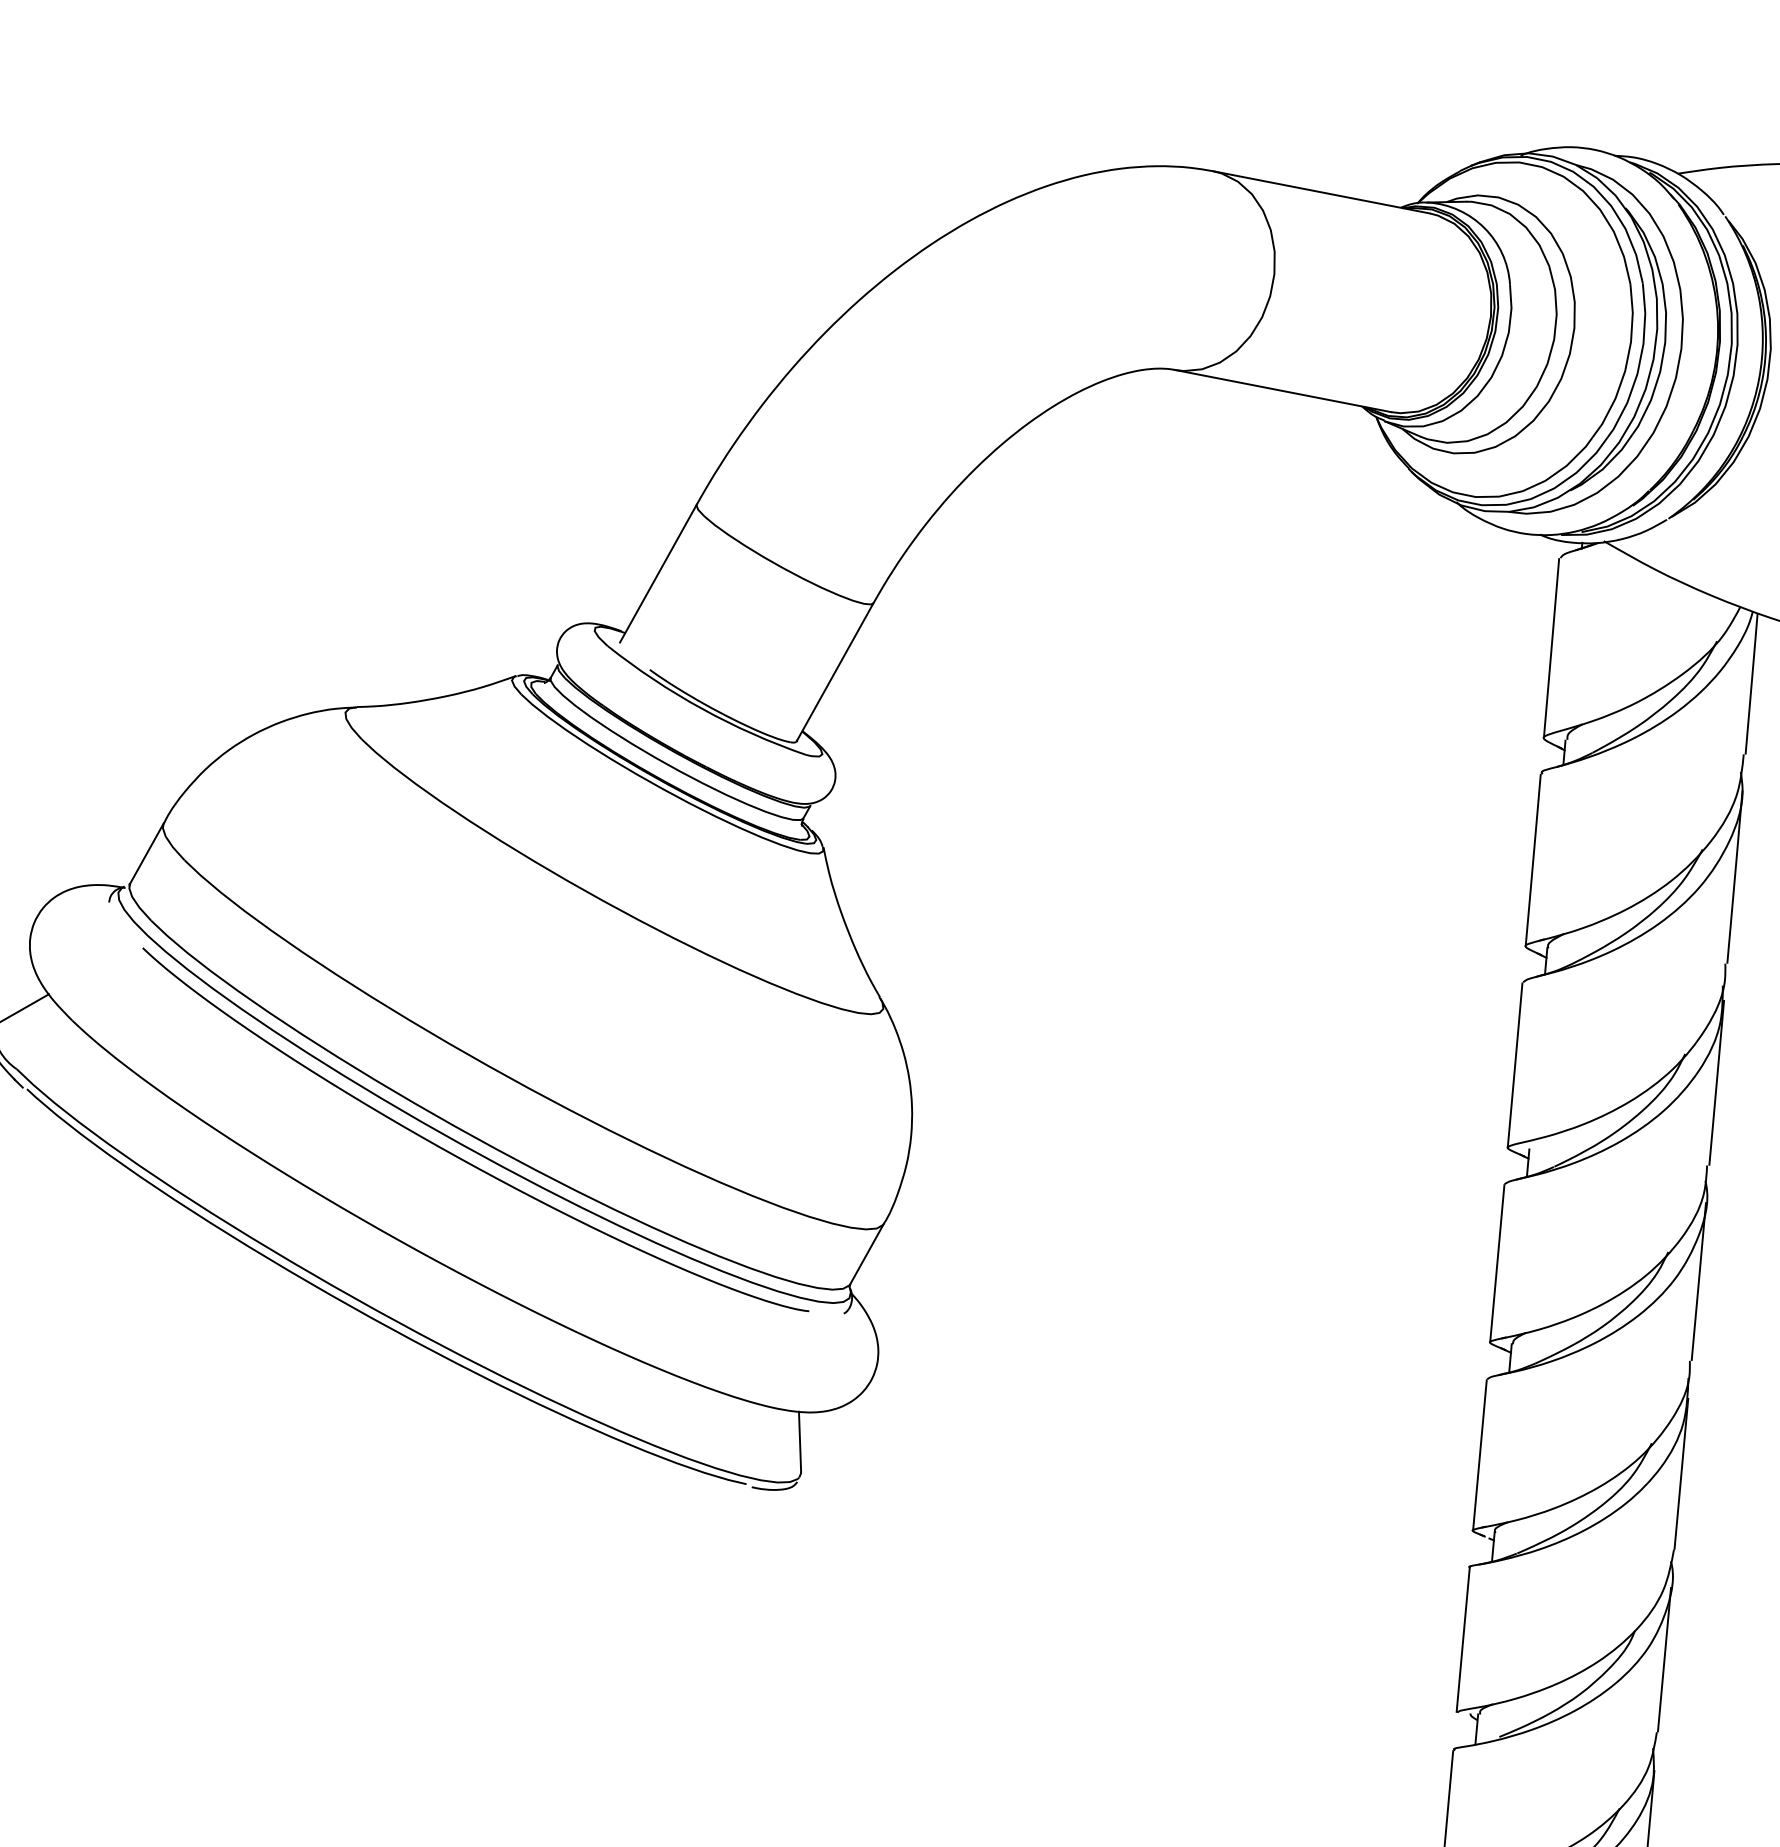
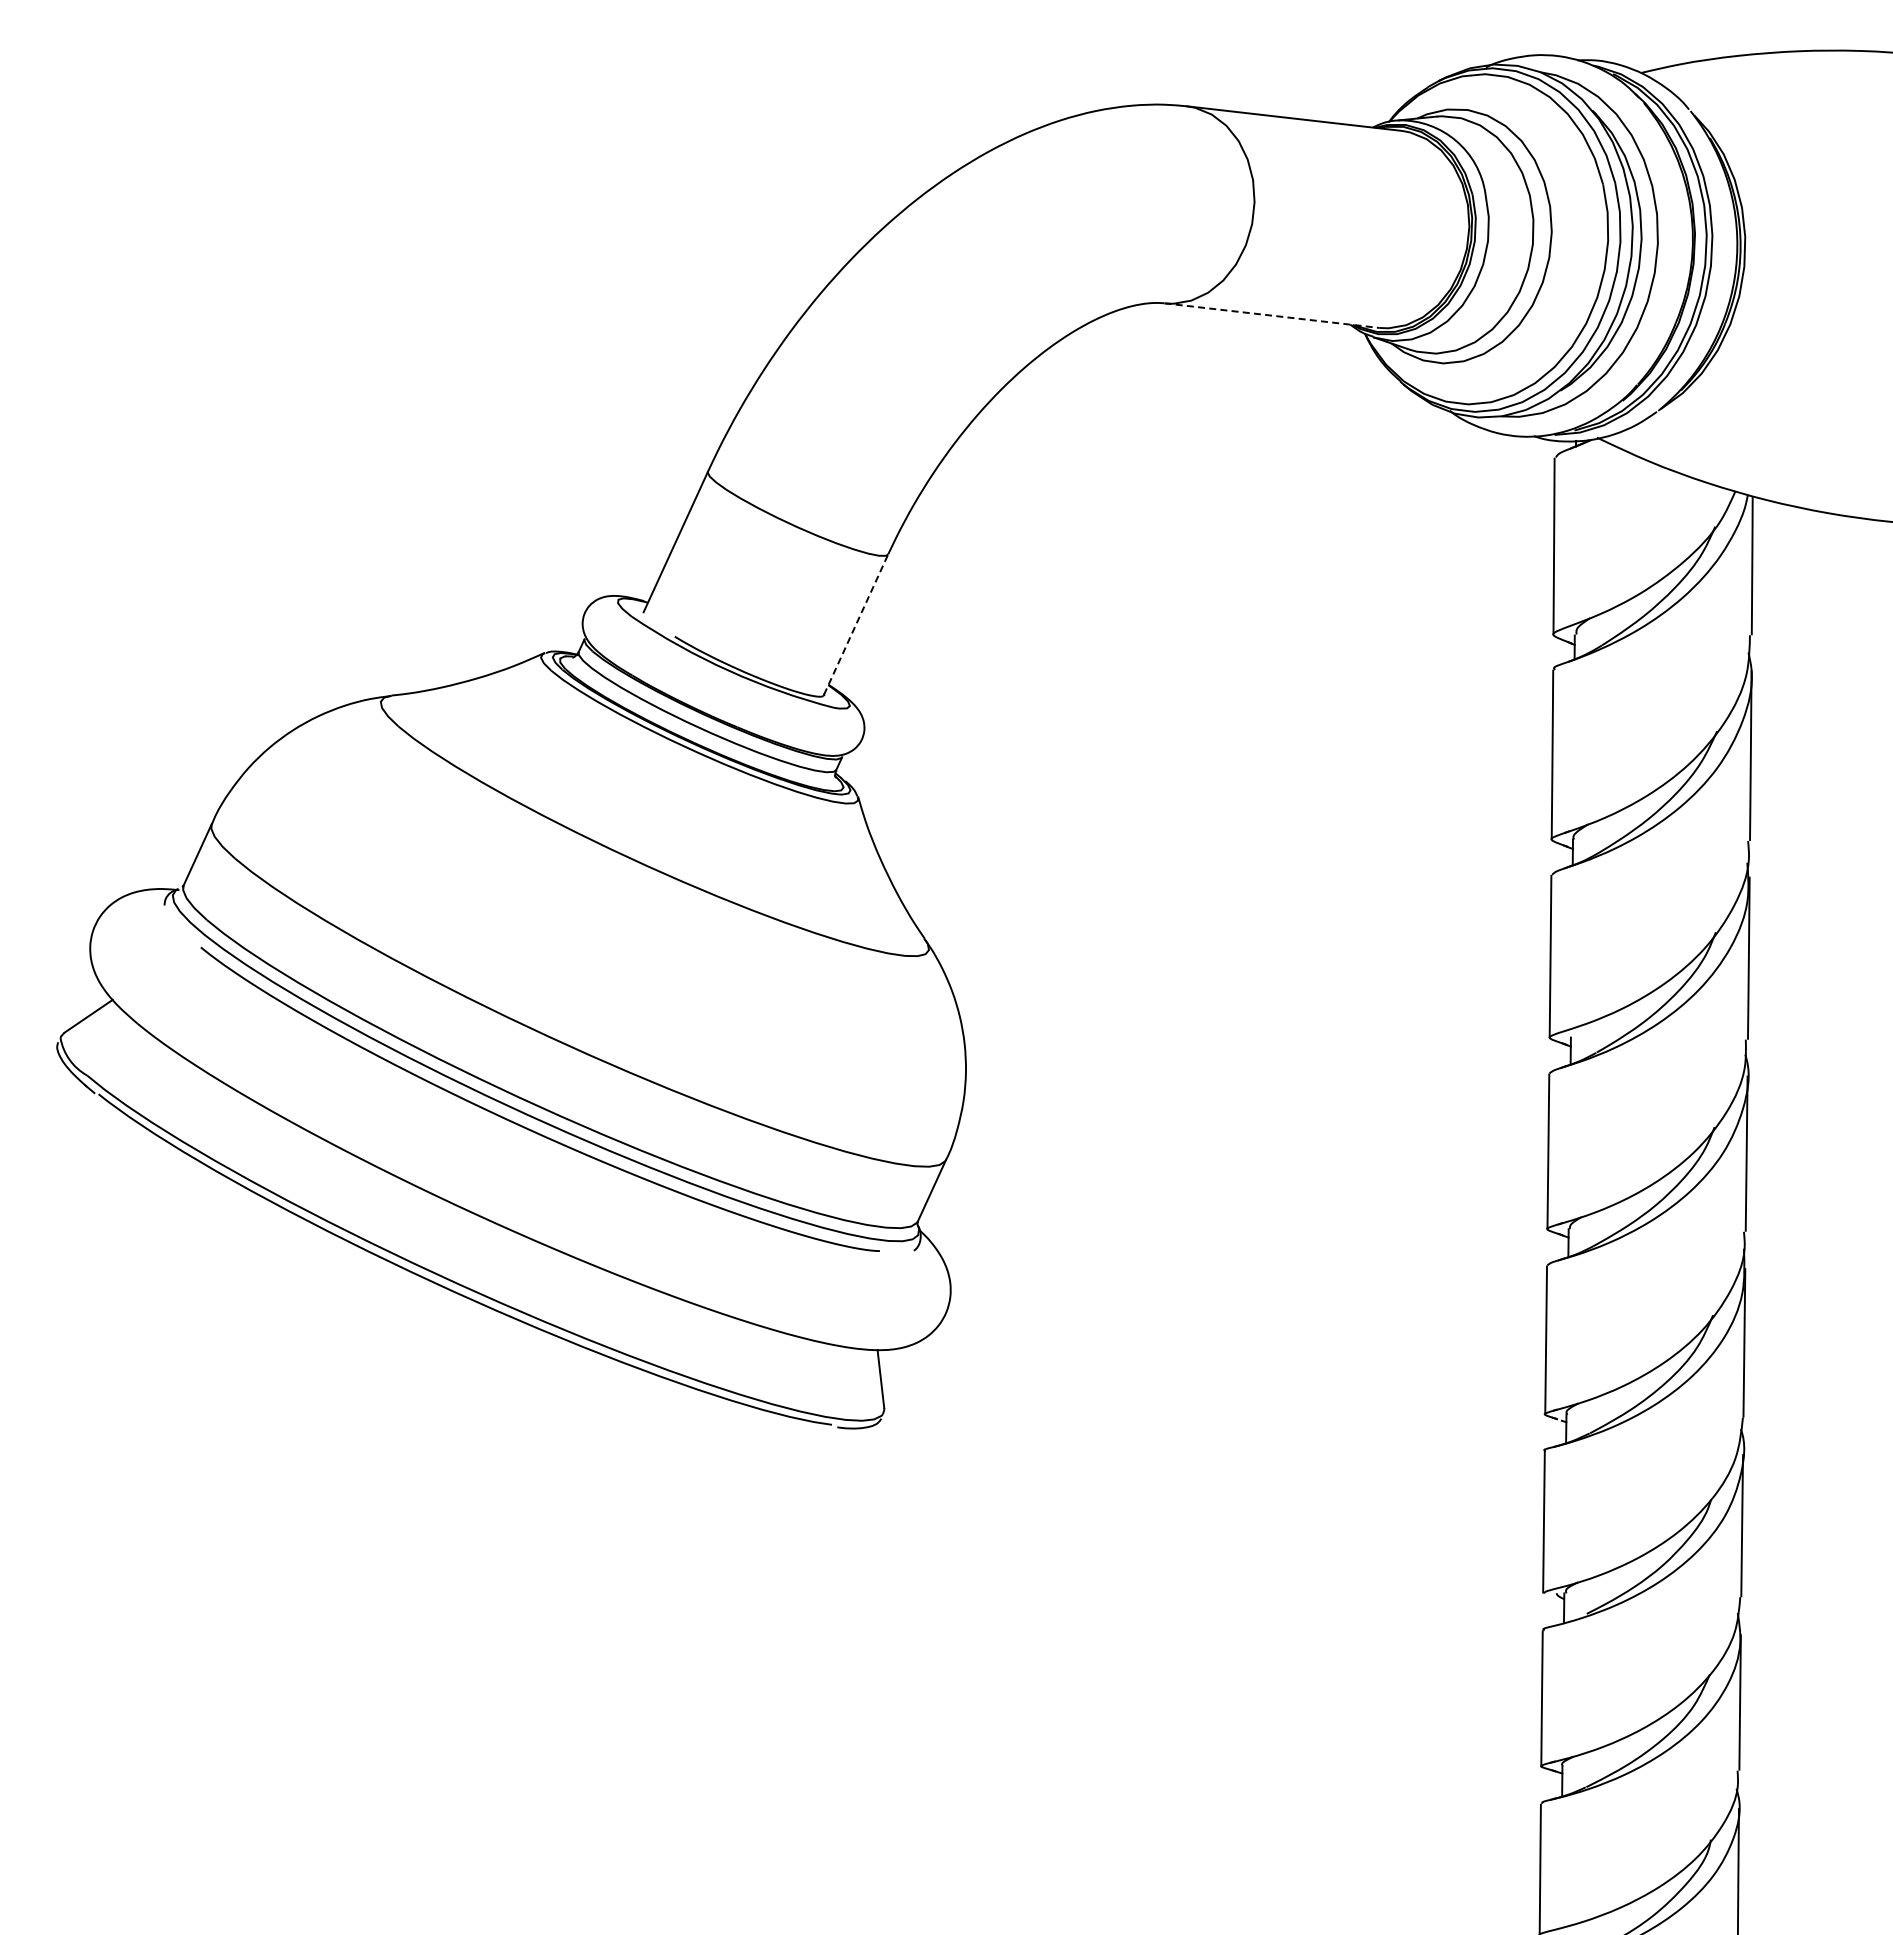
line: (1283, 390) -> (1272, 315), solid -> dashed
line: (835, 671) -> (856, 624), solid -> dashed

